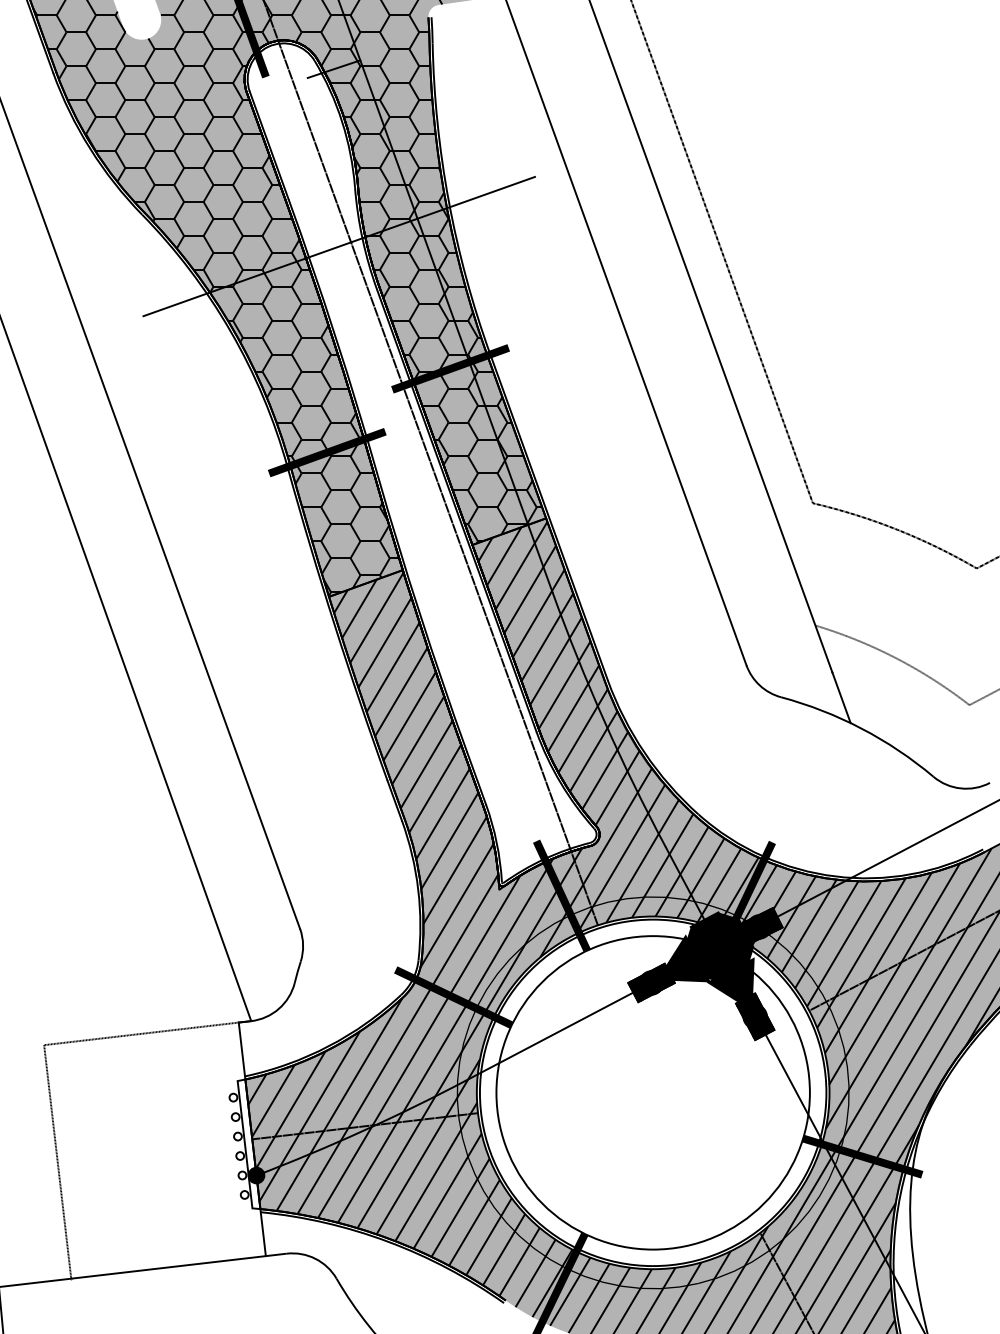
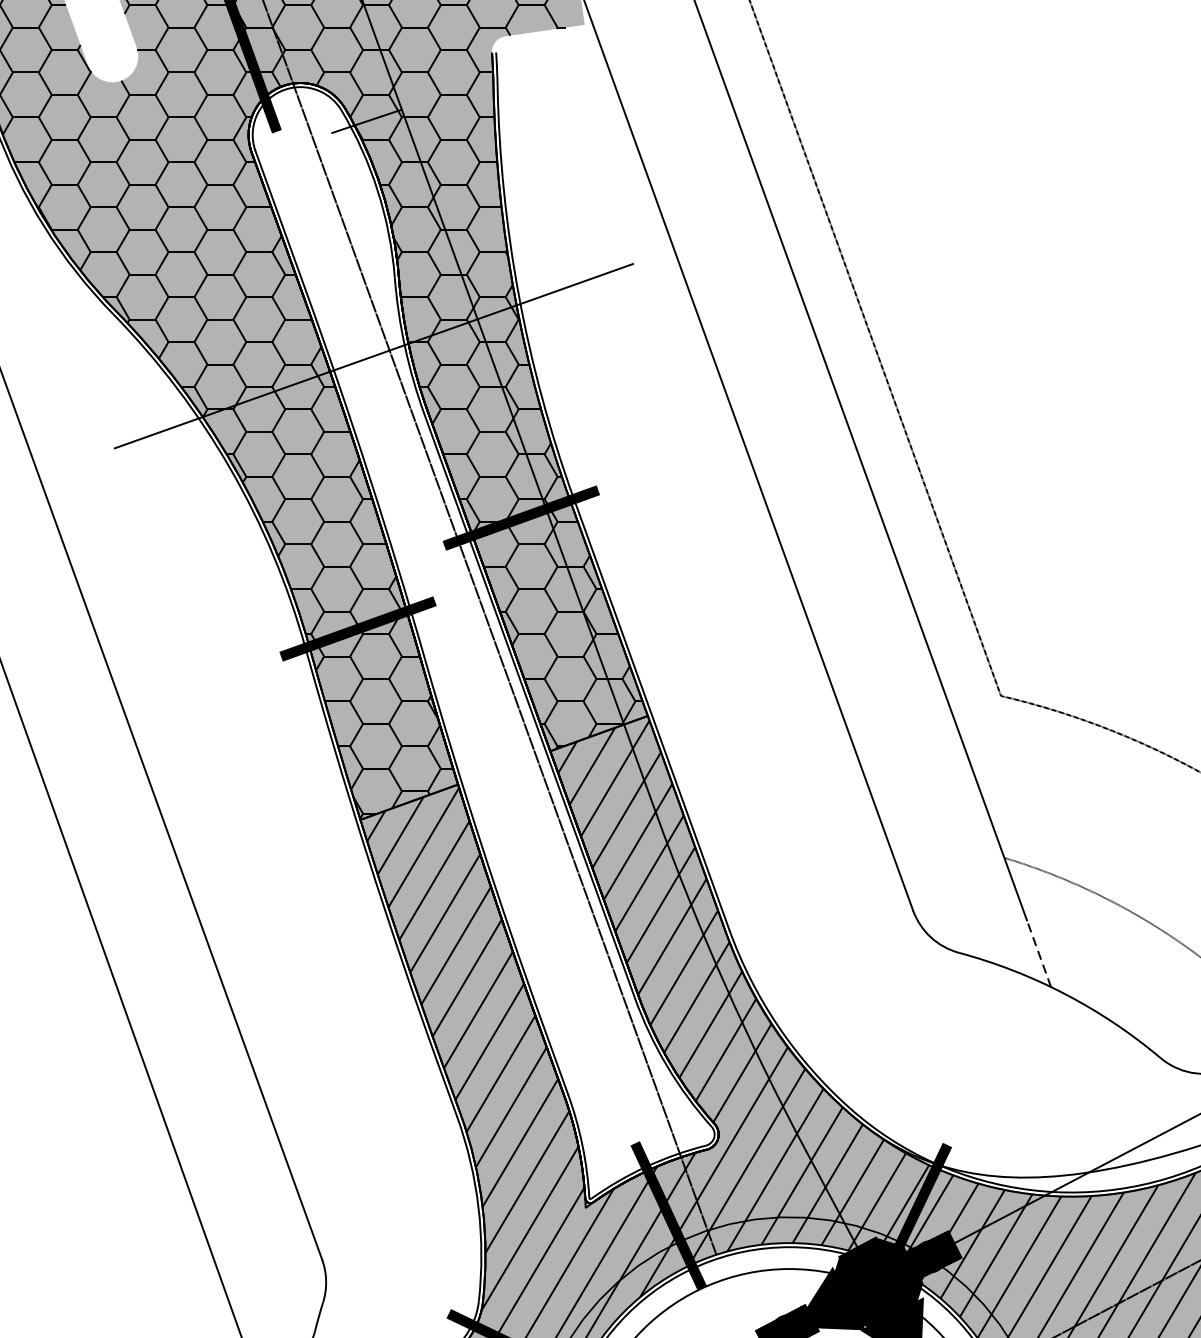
line: (841, 697) -> (1038, 953), solid -> dashed

